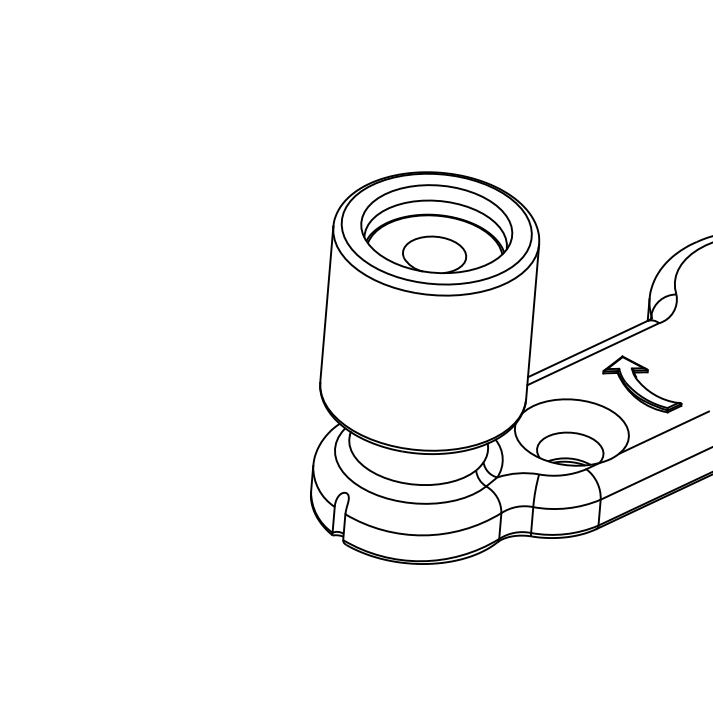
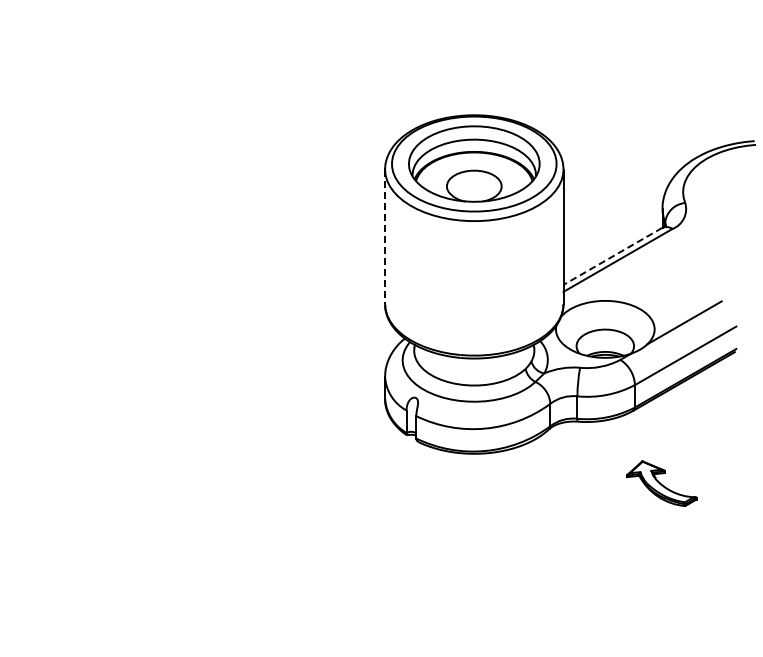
line: (327, 305) -> (385, 237), solid -> dashed
line: (587, 349) -> (612, 256), solid -> dashed
part: (642, 384) -> (661, 483), moved

